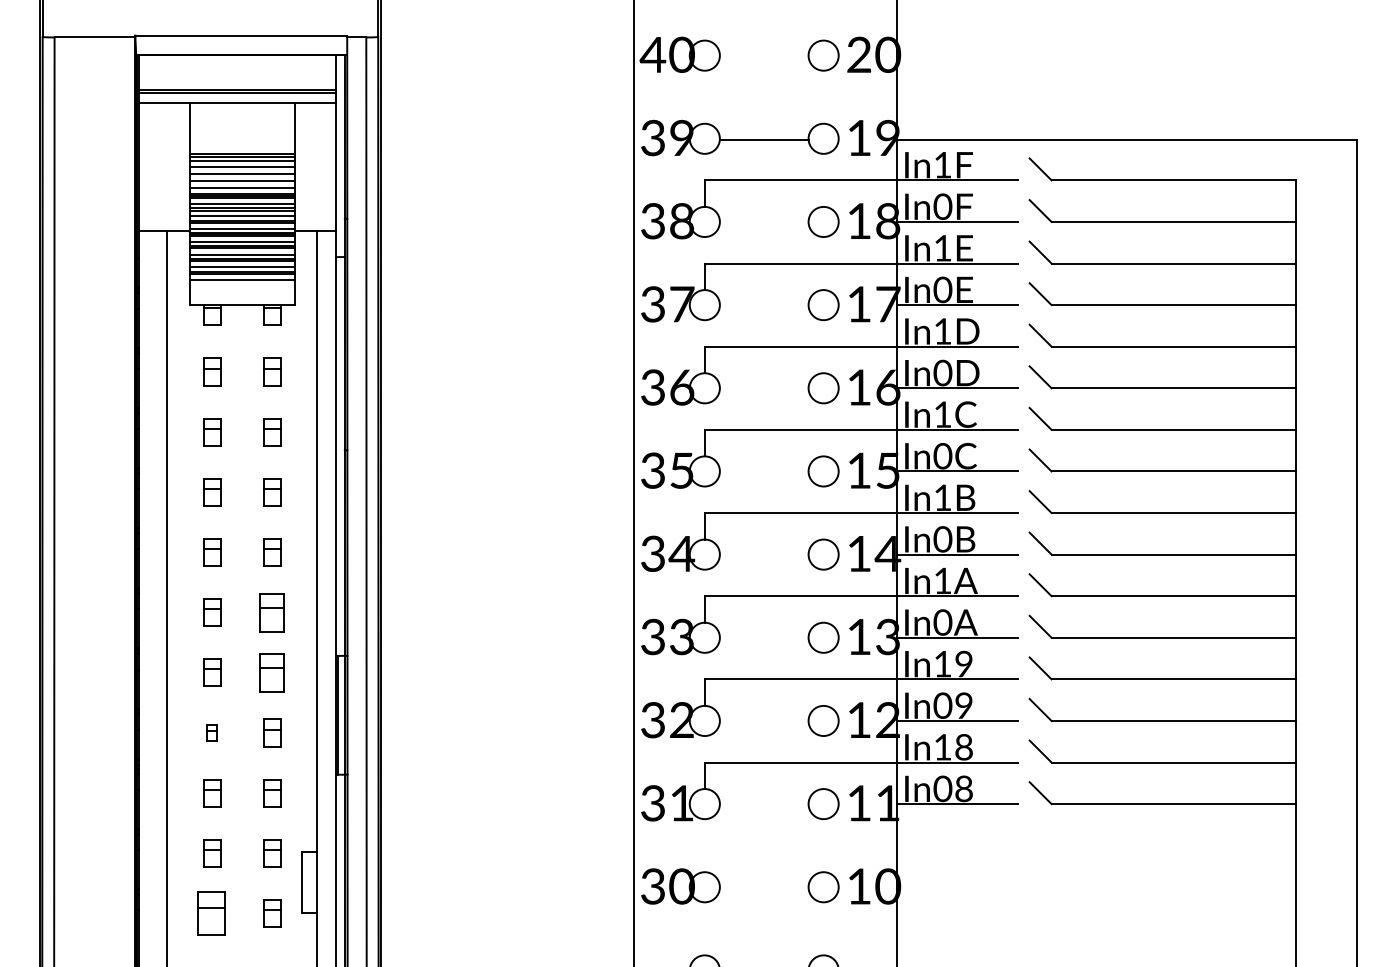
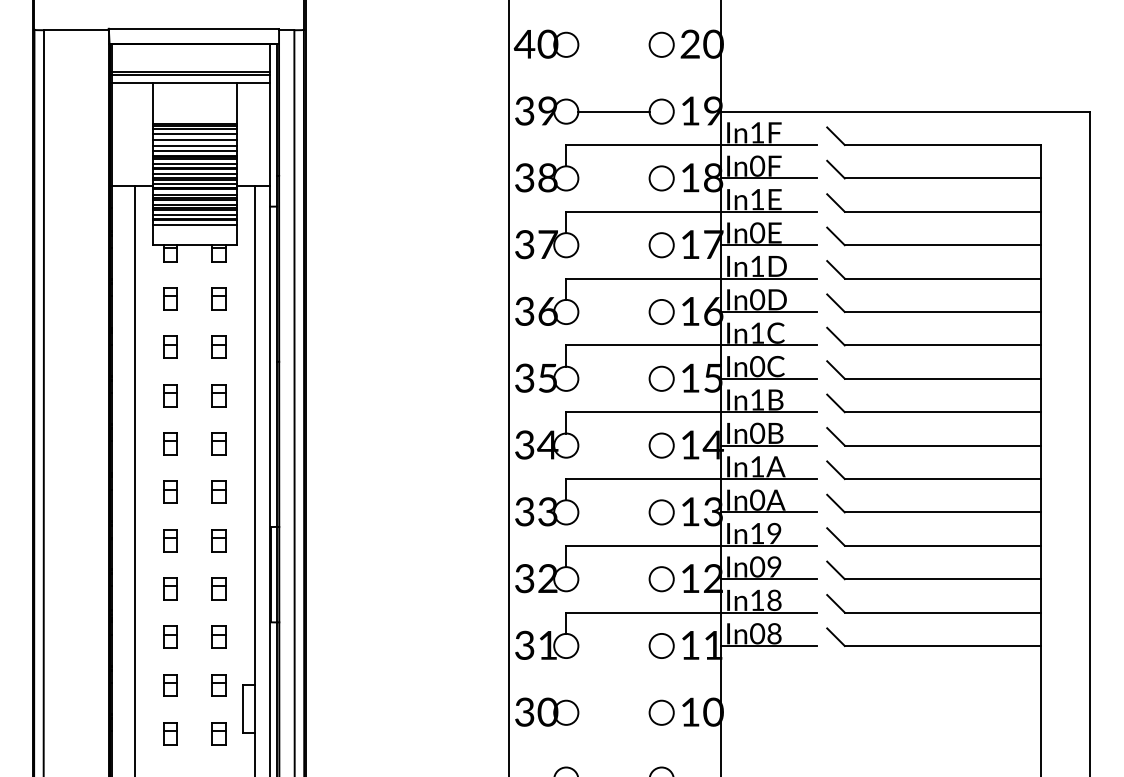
part: (272, 612) -> (219, 492), size x0.71
part: (272, 672) -> (219, 540), size x0.71
part: (212, 732) -> (170, 588), size x1.67
part: (212, 913) -> (170, 733), size x0.62

